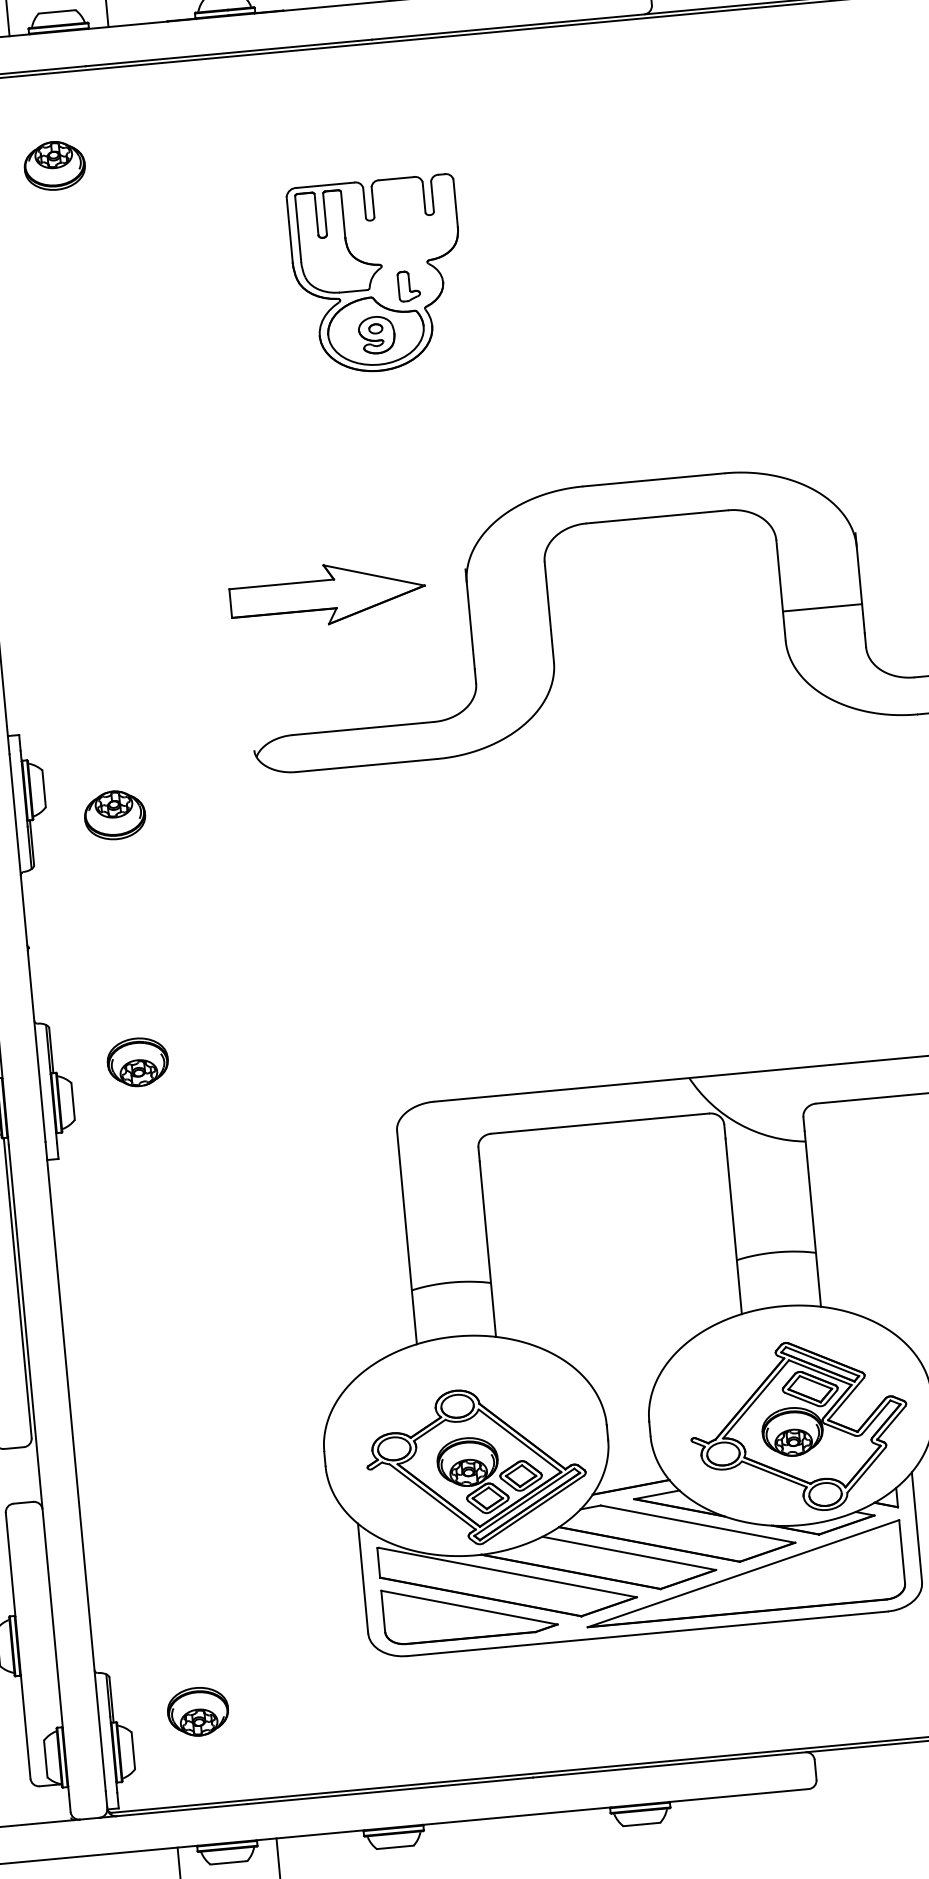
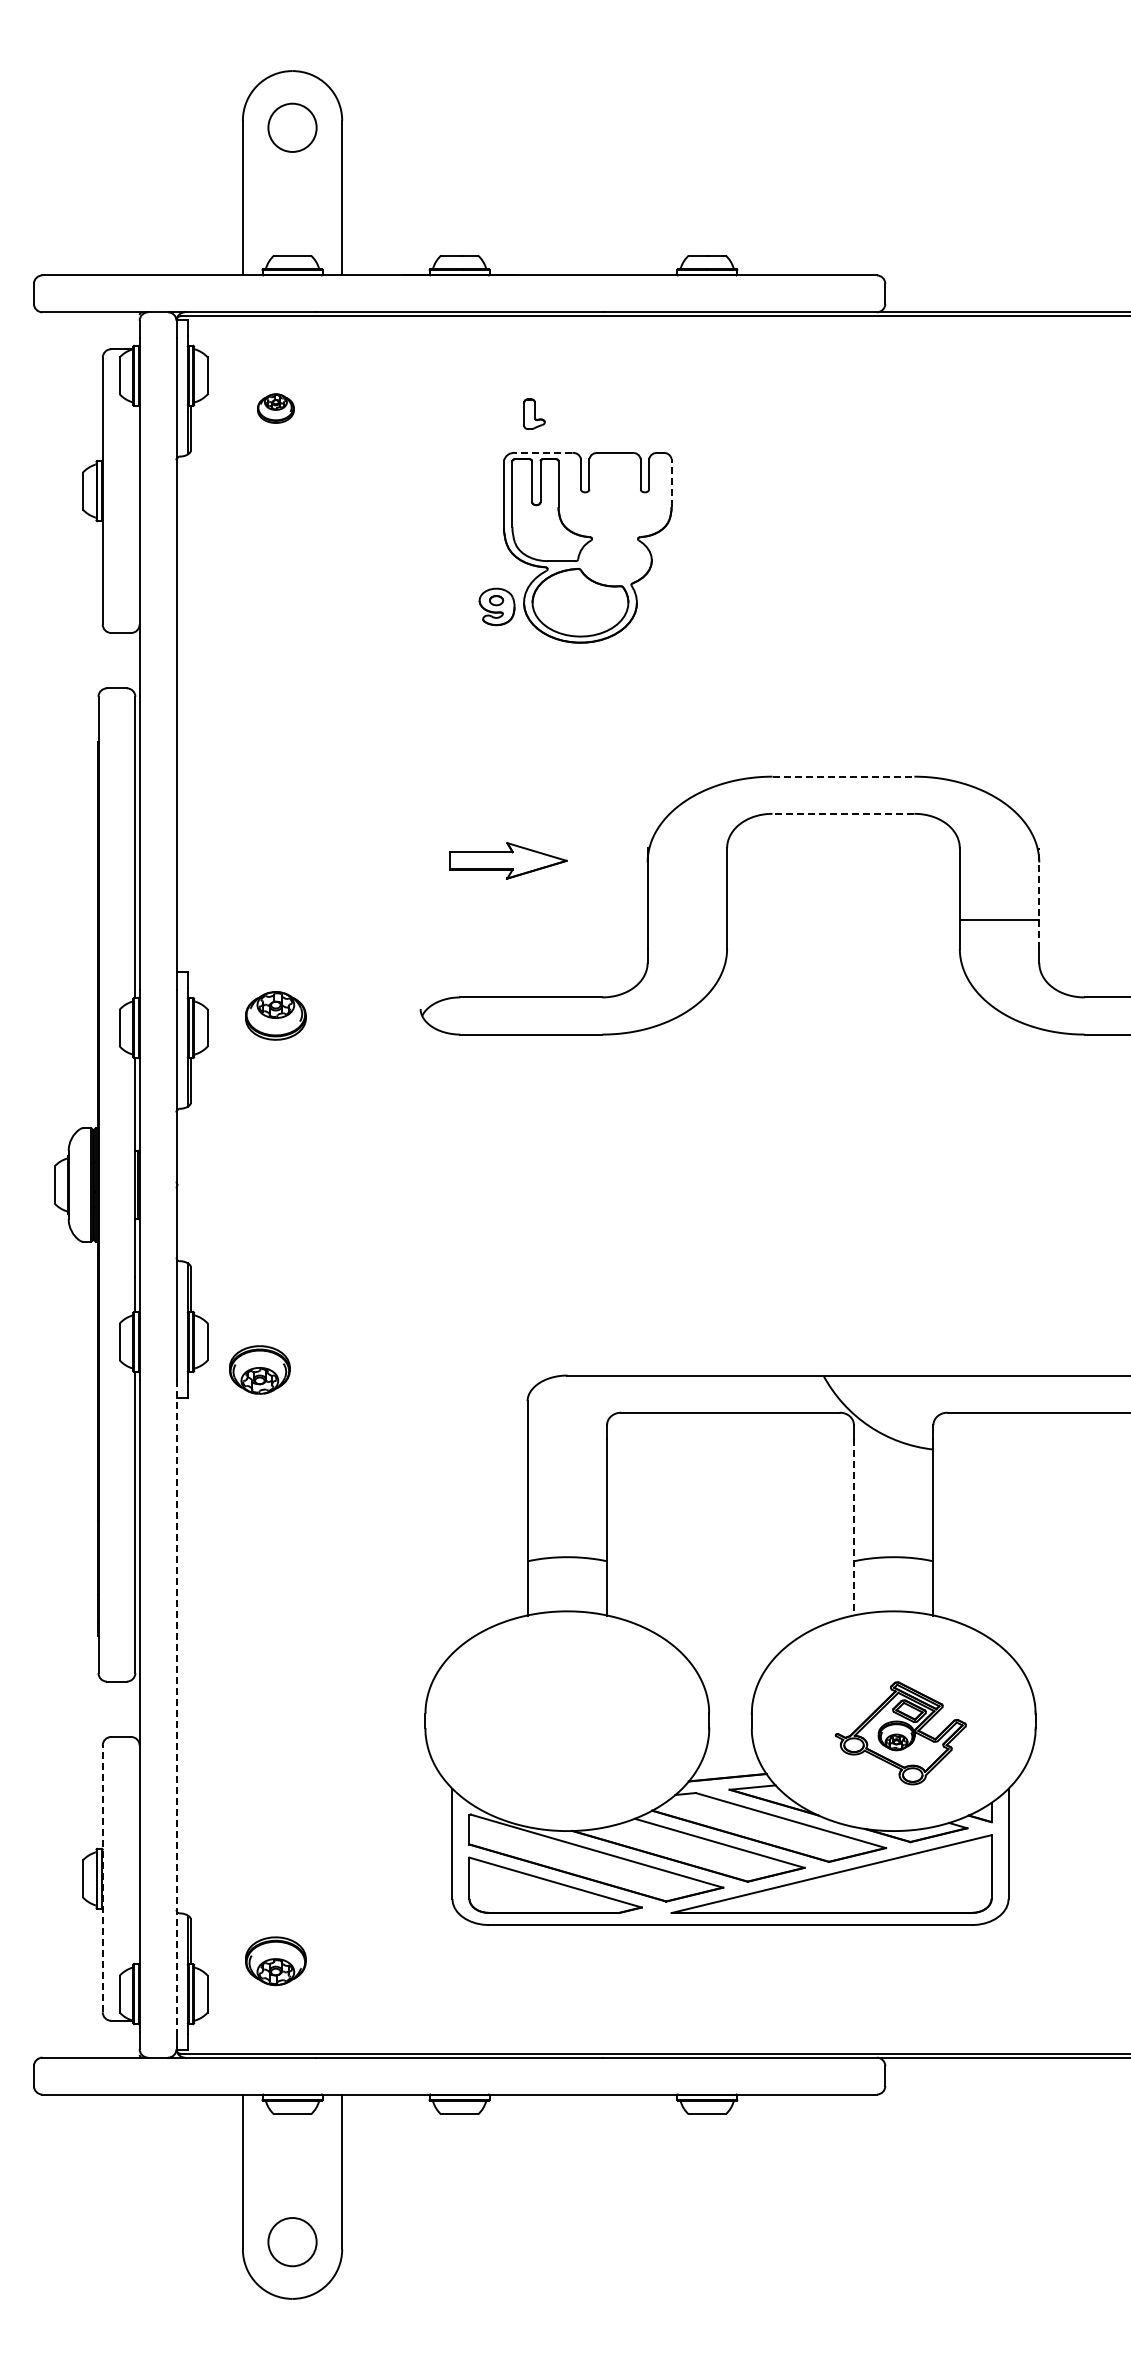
part: (54, 165) -> (275, 408), size x0.6
line: (325, 185) -> (543, 453), solid -> dashed
line: (455, 203) -> (671, 483), solid -> dashed
part: (408, 285) -> (534, 413), moved
part: (376, 334) -> (496, 606), moved
line: (653, 479) -> (843, 776), solid -> dashed
line: (657, 516) -> (843, 813), solid -> dashed
line: (860, 583) -> (1039, 898), solid -> dashed
part: (328, 594) -> (508, 860), size x0.6
part: (114, 814) -> (275, 1015), moved
part: (137, 1061) -> (259, 1369), moved
line: (733, 1226) -> (853, 1527), solid -> dashed
part: (799, 1427) -> (900, 1733), size x0.6
part: (476, 1466) -> (575, 1742), removed
line: (75, 1467) -> (176, 1706), solid -> dashed
line: (17, 1645) -> (102, 1878), solid -> dashed

